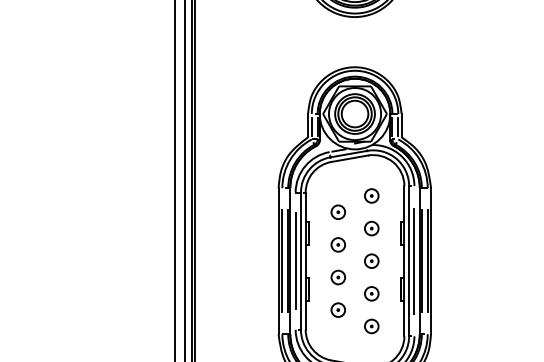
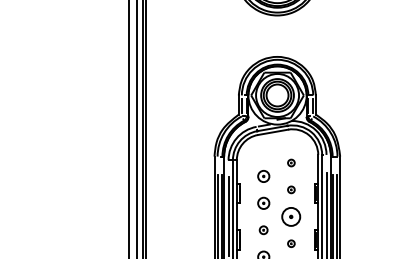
part: (371, 195) -> (291, 162), size x0.6
part: (371, 228) -> (291, 189), size x0.6
part: (371, 260) -> (291, 216), size x1.6
part: (337, 277) -> (263, 230), size x0.7
part: (371, 293) -> (291, 243), size x0.6

